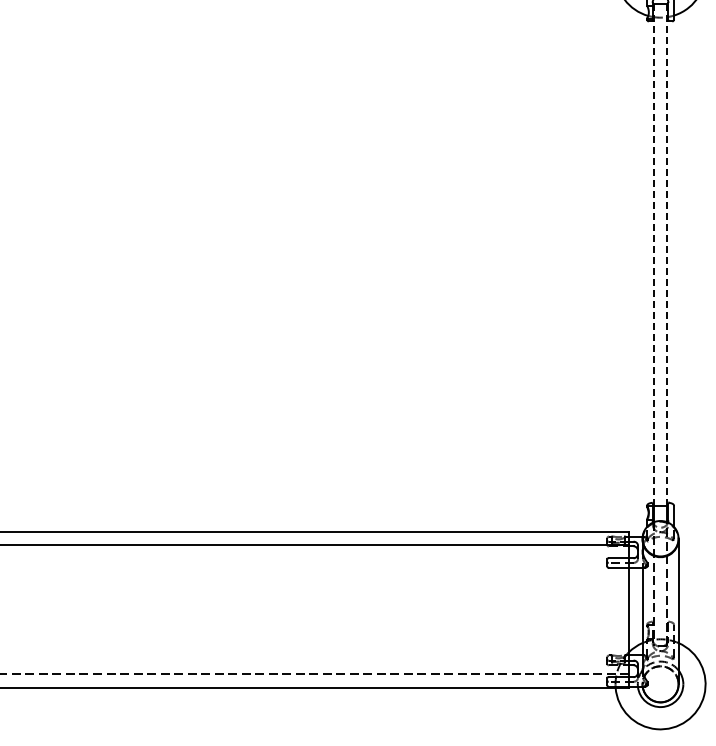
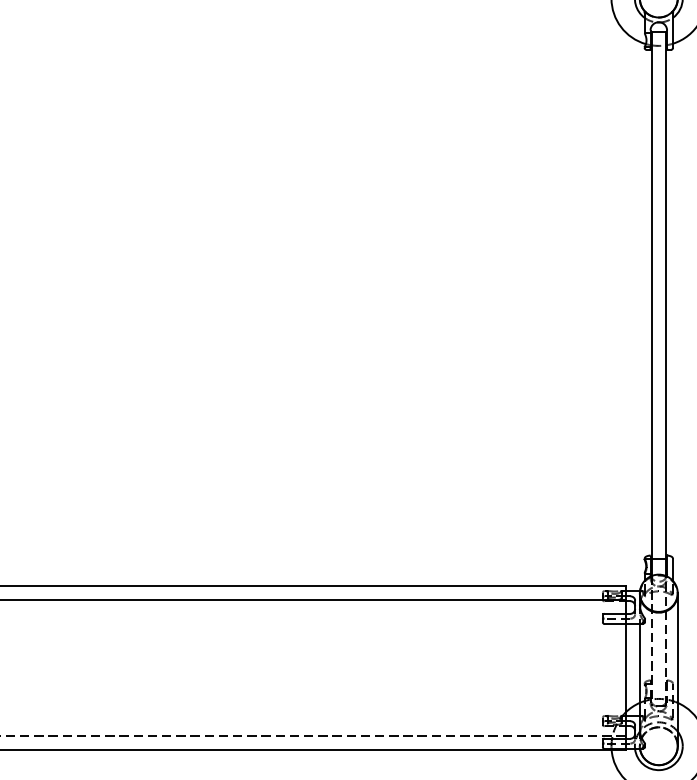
line: (653, 254) -> (651, 294), dashed -> solid
line: (667, 255) -> (666, 295), dashed -> solid

